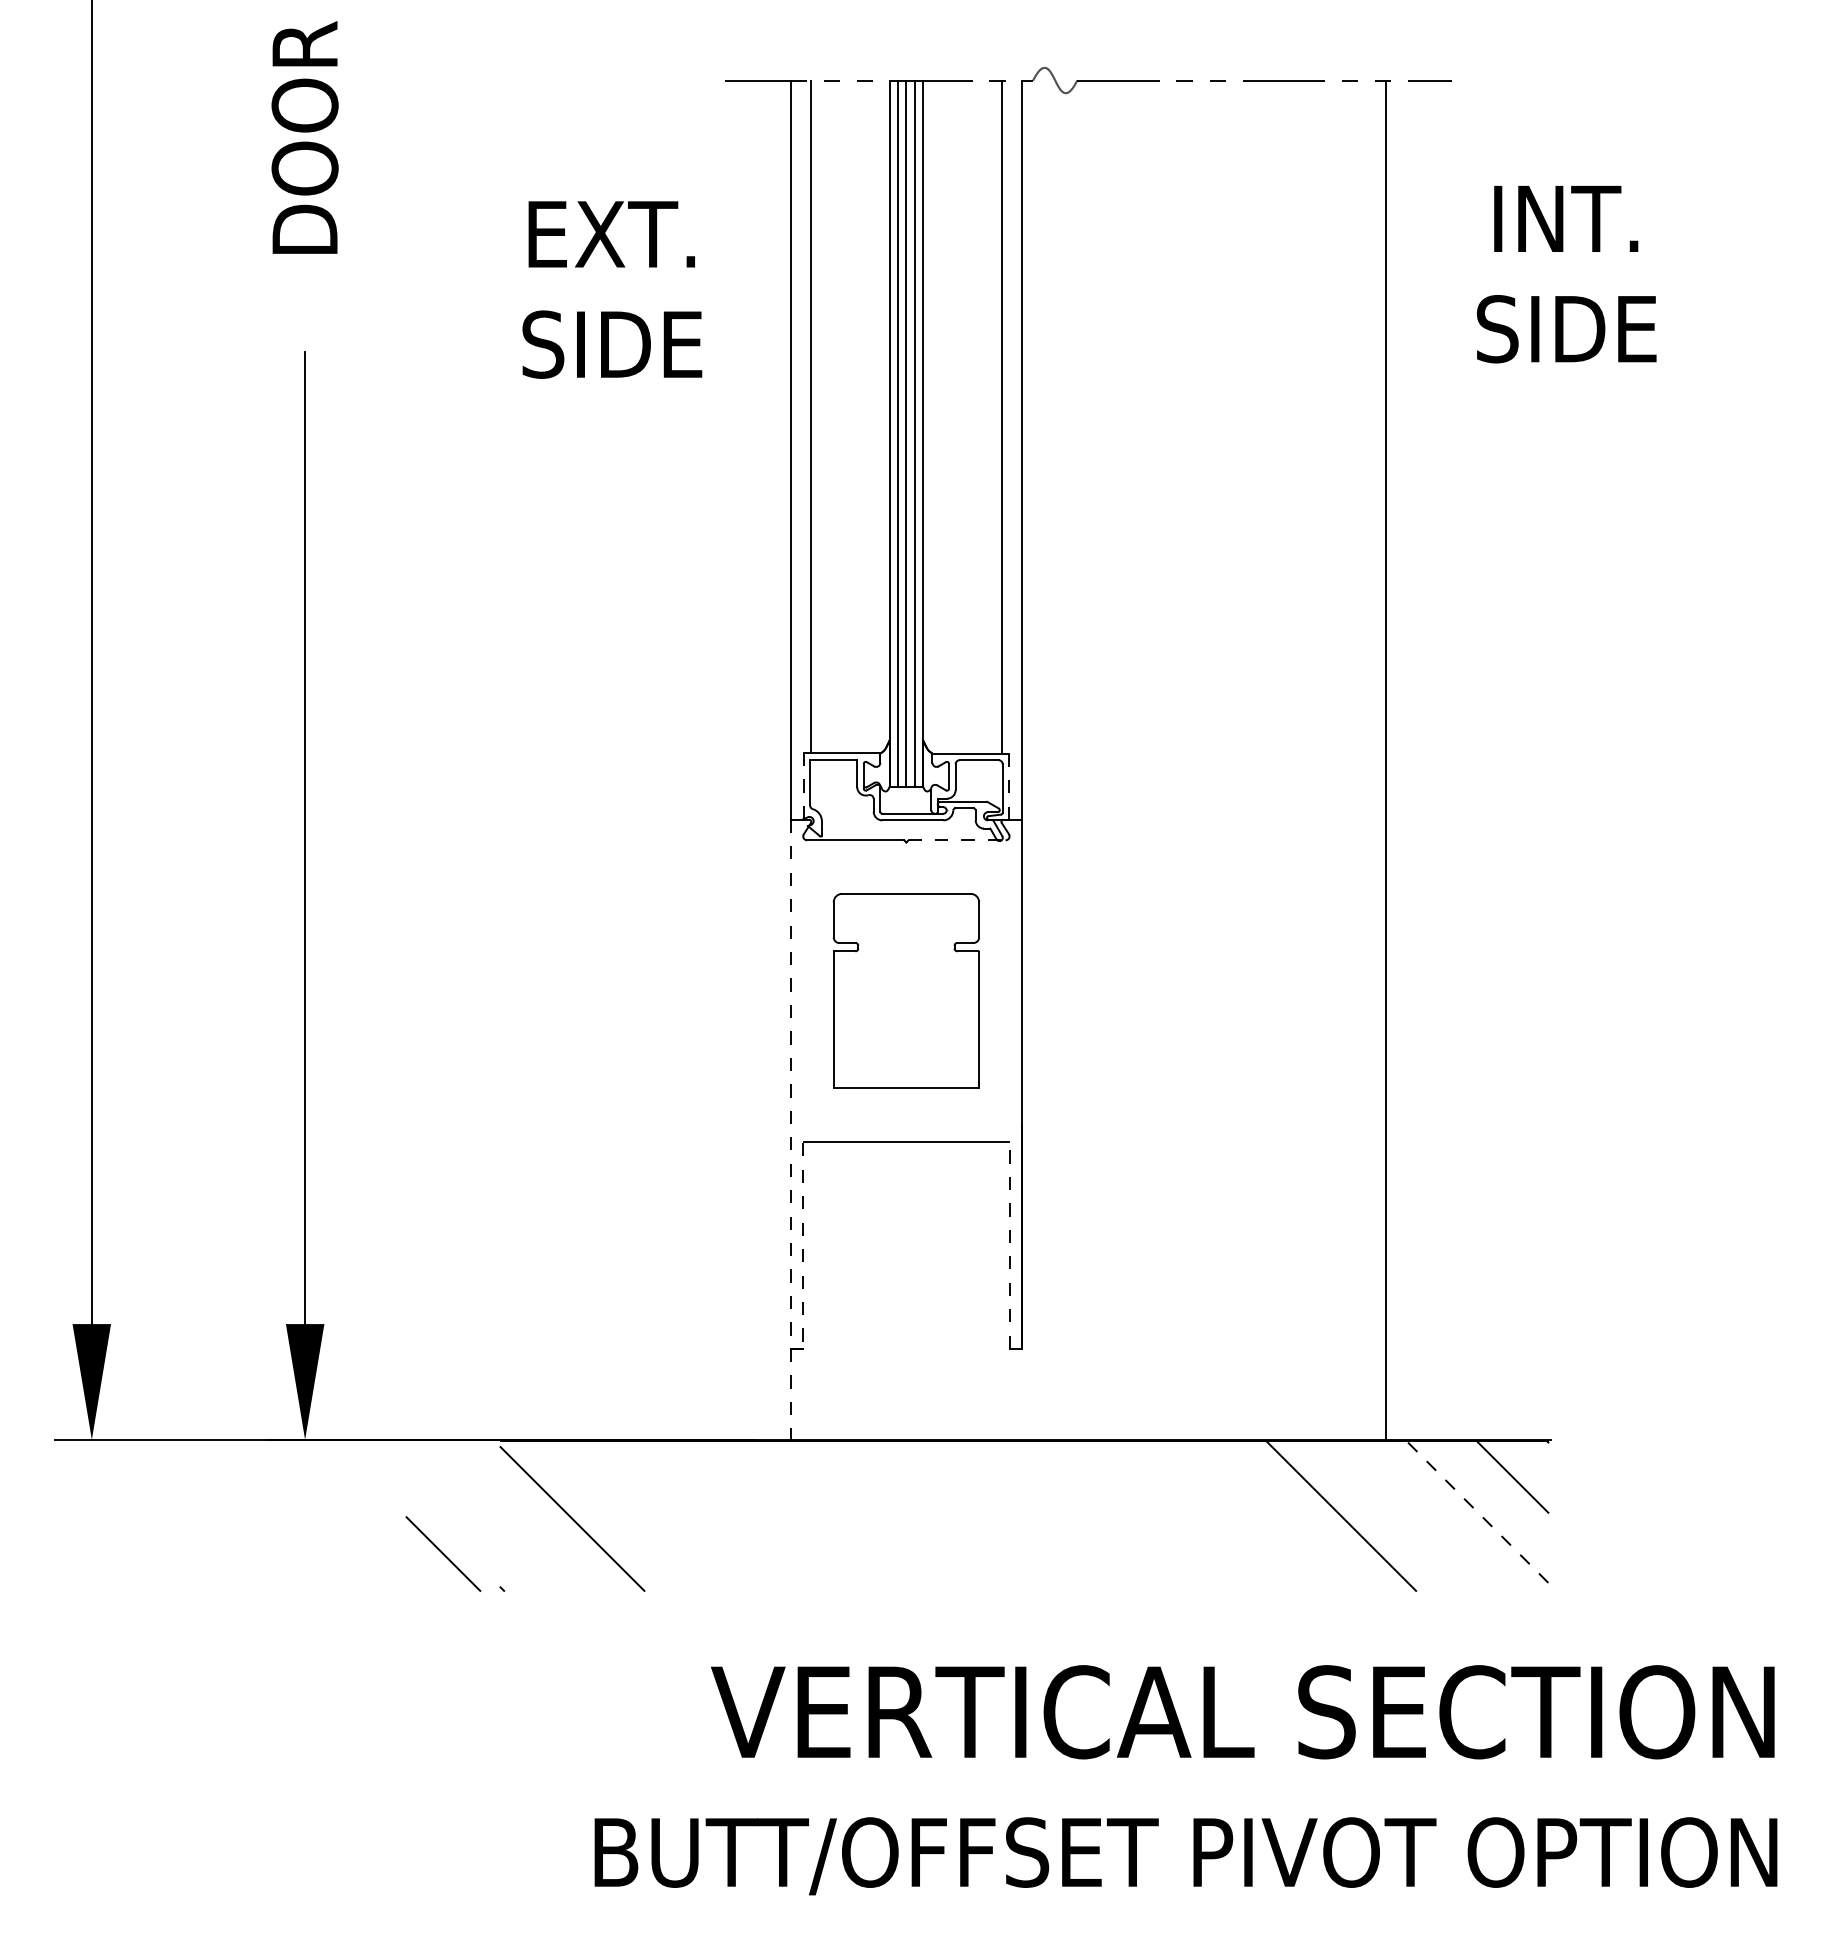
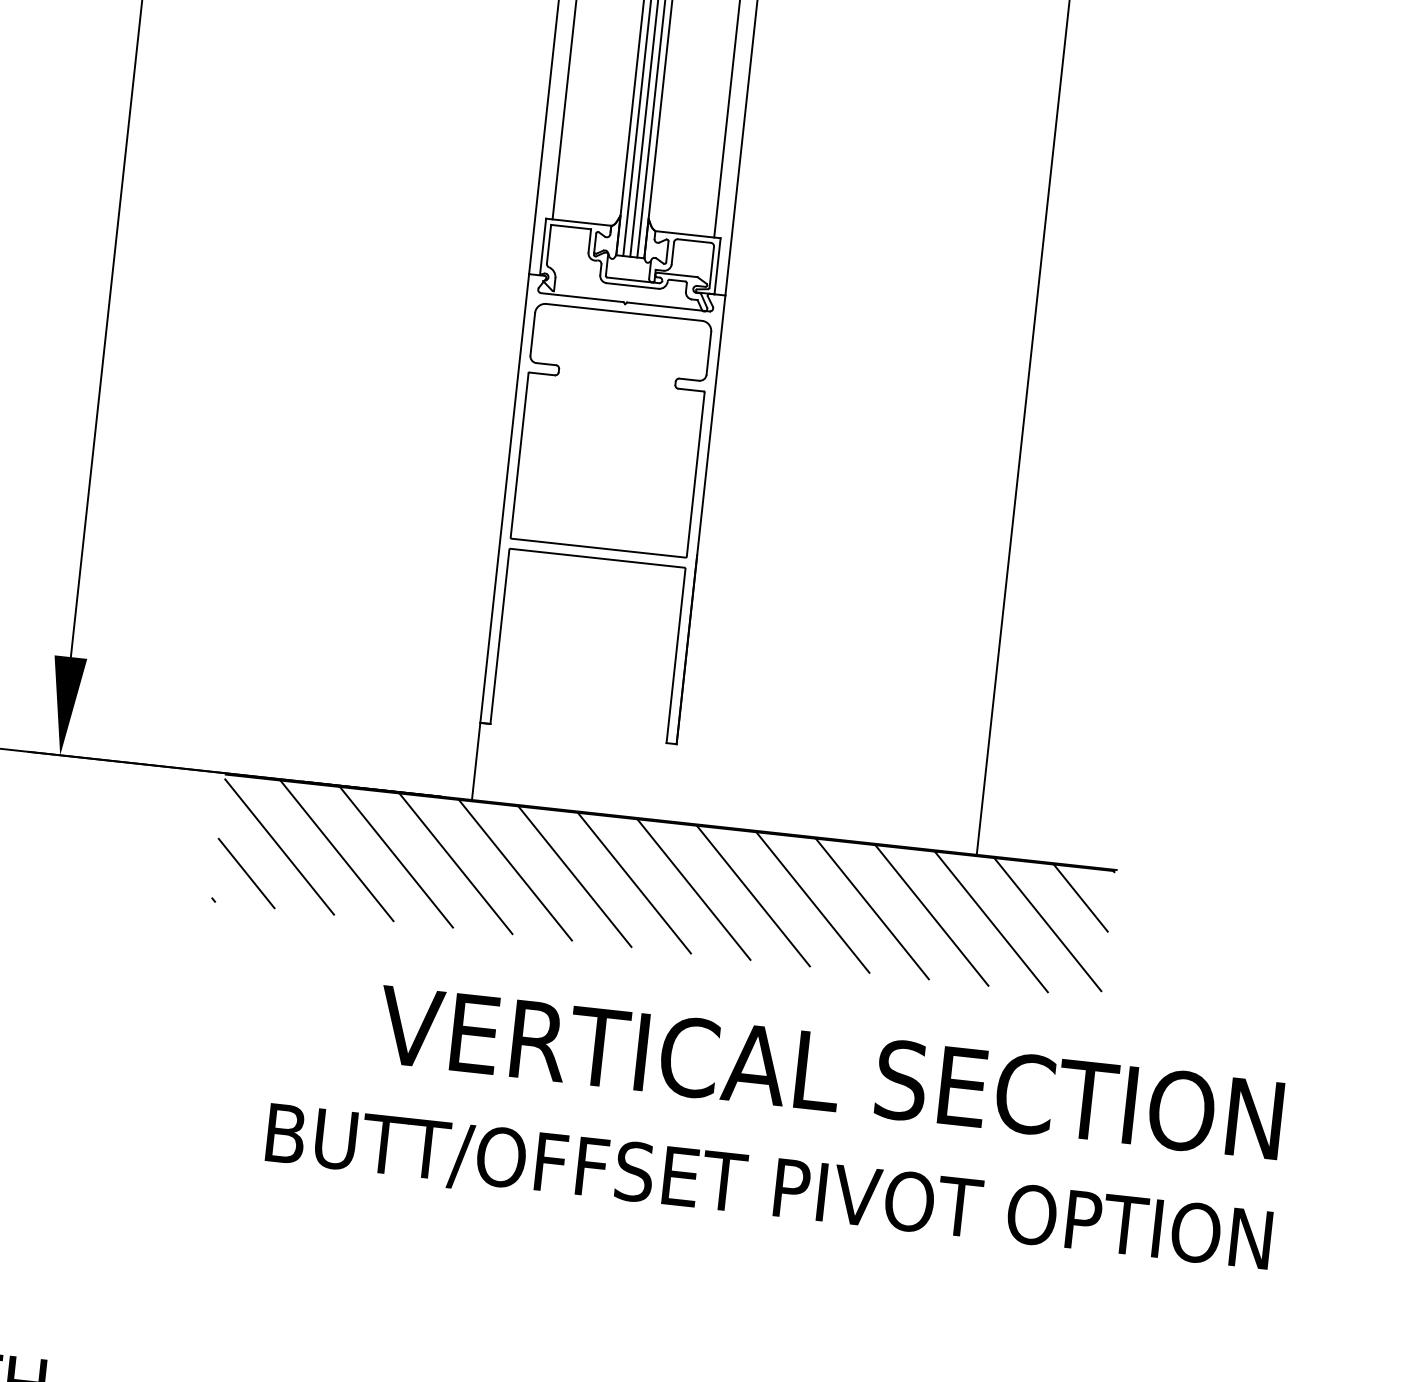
line: (803, 785) -> (543, 246), dashed -> solid
line: (1009, 787) -> (717, 267), dashed -> solid
line: (957, 840) -> (668, 307), dashed -> solid
part: (906, 990) -> (611, 429), size x1.43
line: (790, 1130) -> (500, 537), dashed -> solid
line: (802, 1246) -> (499, 637), dashed -> solid
line: (1010, 1246) -> (676, 656), dashed -> solid
line: (1477, 1511) -> (1047, 924), dashed -> solid
line: (639, 1515) -> (336, 850), added
line: (709, 1515) -> (396, 856), added
line: (779, 1515) -> (455, 863), added
line: (850, 1515) -> (515, 869), added
line: (920, 1515) -> (575, 876), added
line: (990, 1515) -> (634, 882), added
line: (1060, 1515) -> (693, 889), added
line: (1130, 1515) -> (753, 895), added
line: (1200, 1515) -> (812, 901), added
line: (1270, 1515) -> (871, 908), added
line: (1411, 1515) -> (991, 921), added
line: (443, 1553) -> (246, 873), moved

